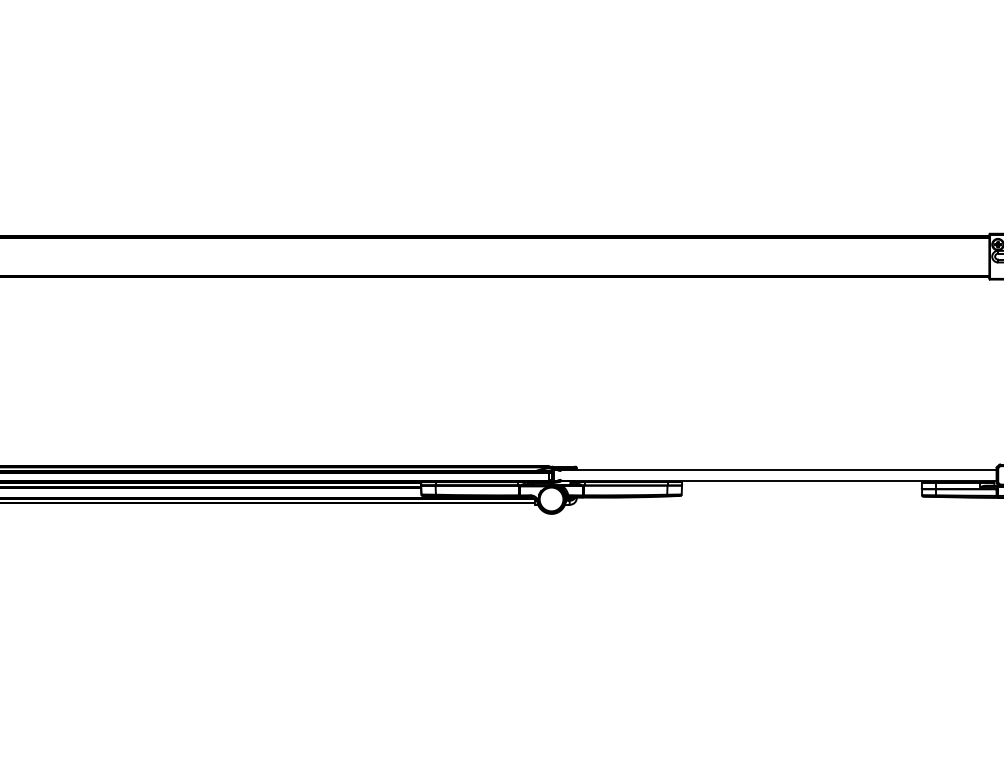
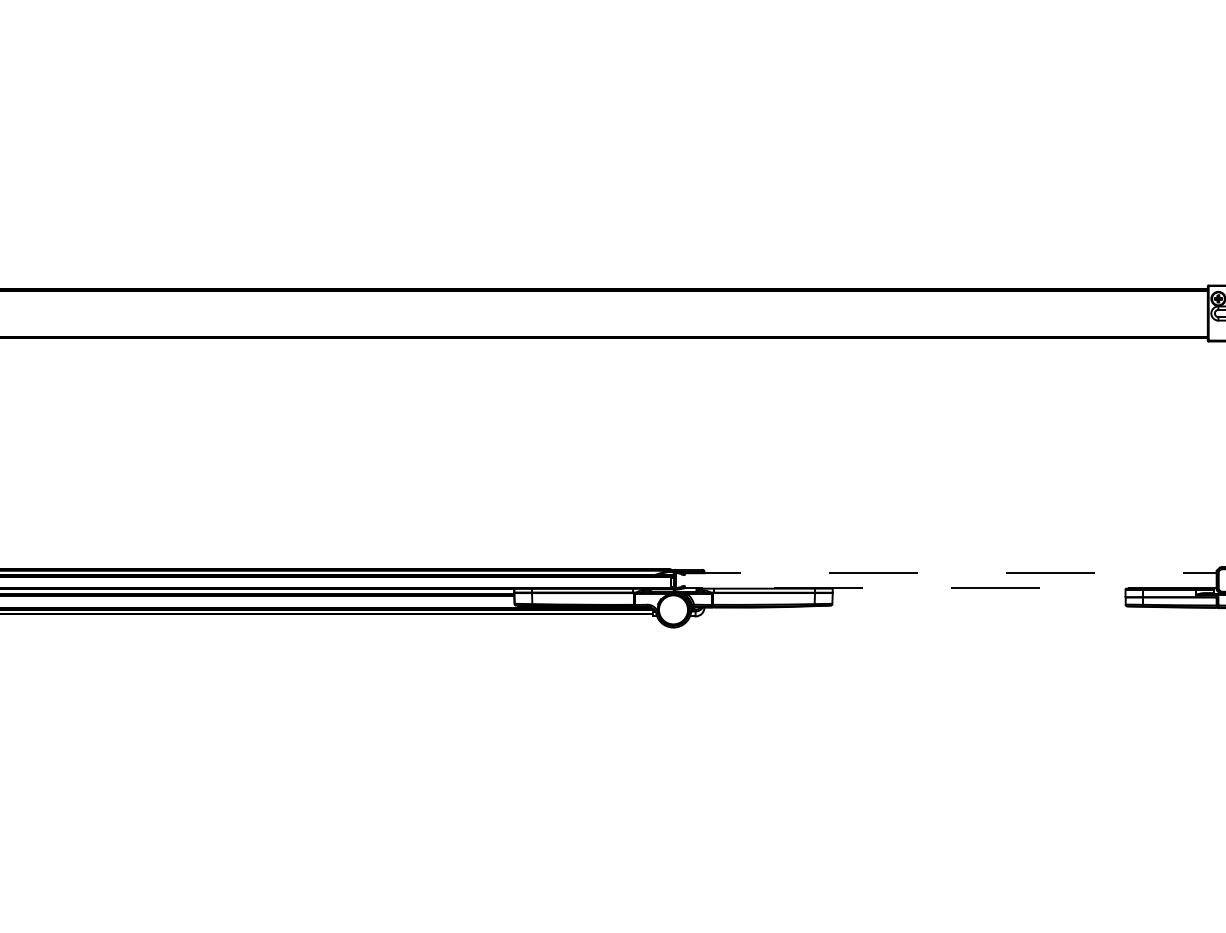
line: (554, 475) -> (676, 580), solid -> dashed

